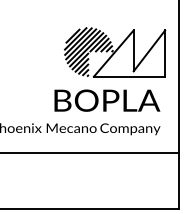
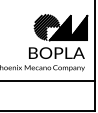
hatch: (129, 54) -> (68, 28), added

